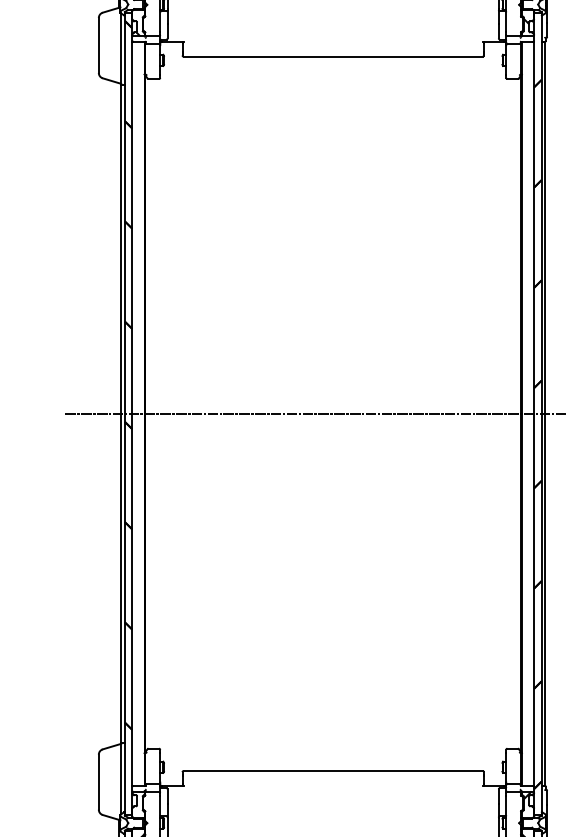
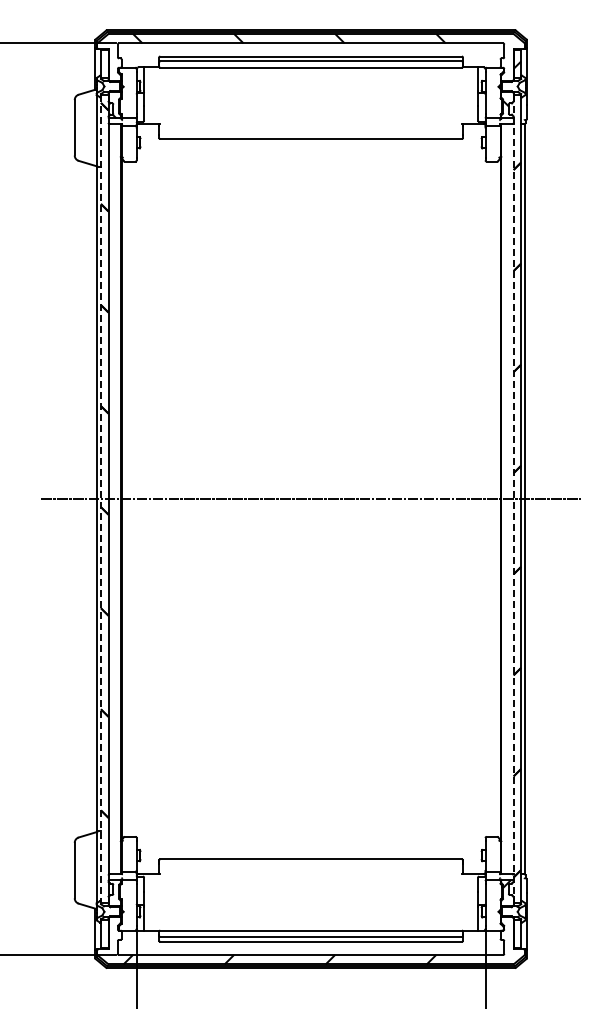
line: (125, 414) -> (101, 499), solid -> dashed
line: (533, 414) -> (513, 499), solid -> dashed

